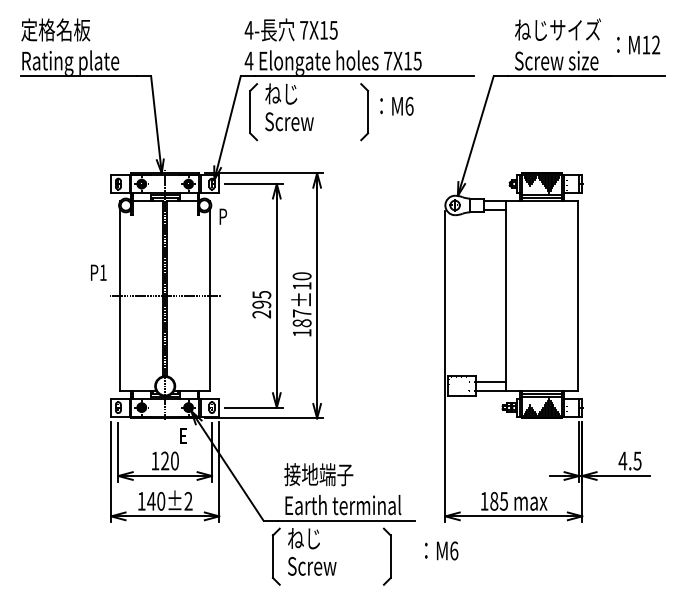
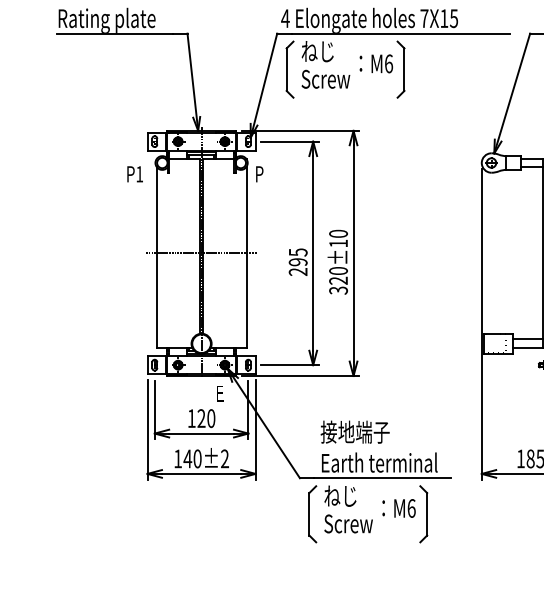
text: (396, 105) -> (375, 63), moved
text: (98, 272) -> (134, 174), moved
text: (301, 323) -> (337, 281), 187±10 -> 320±10
text: (441, 550) -> (398, 508), moved

